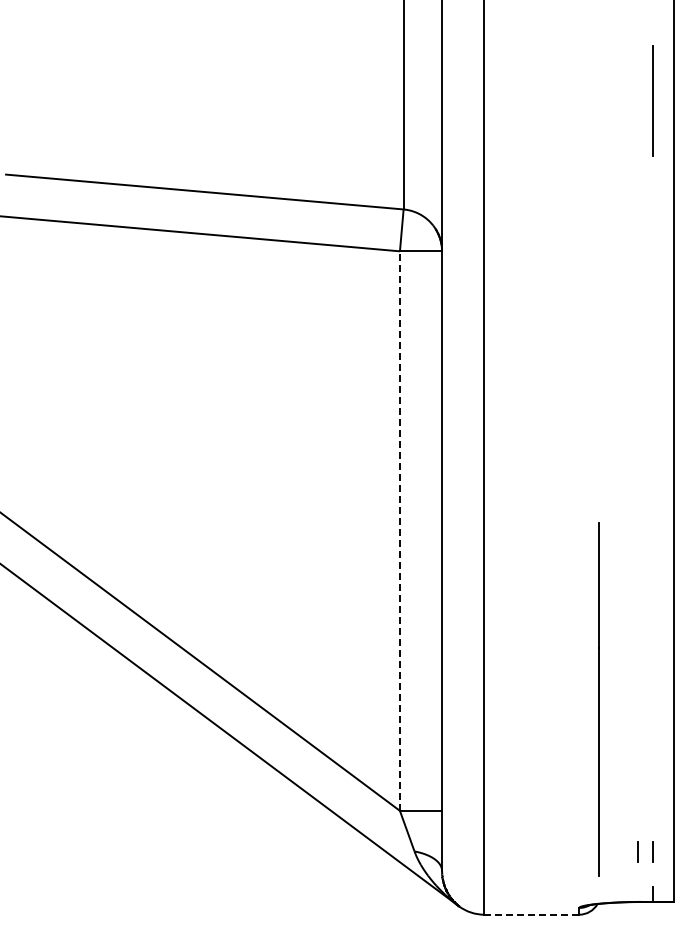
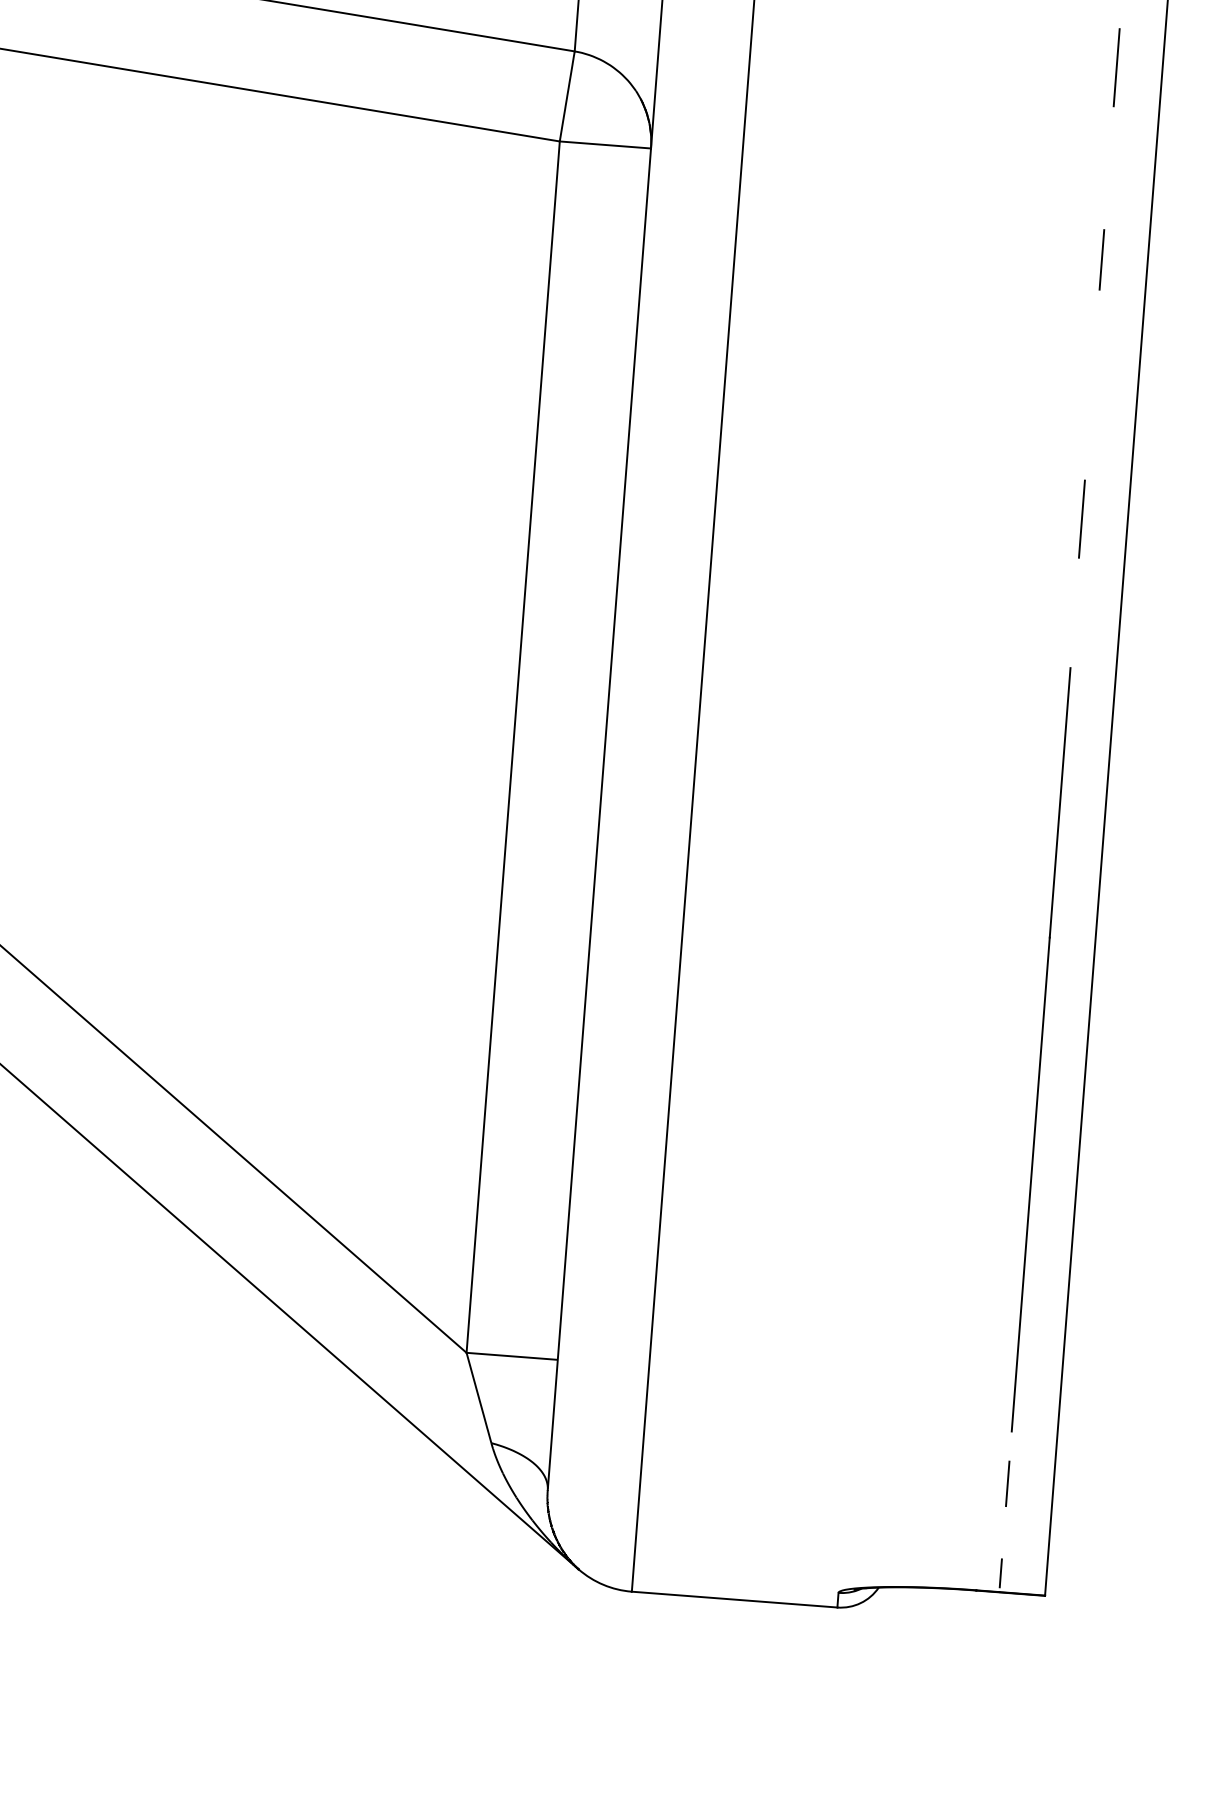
line: (653, 197) -> (1117, 67), added
line: (653, 286) -> (1102, 259), added
line: (653, 406) -> (1082, 519), added
line: (399, 531) -> (512, 747), dashed -> solid
line: (598, 699) -> (1039, 1049), moved
line: (637, 851) -> (974, 1480), removed
line: (531, 914) -> (734, 1599), dashed -> solid

